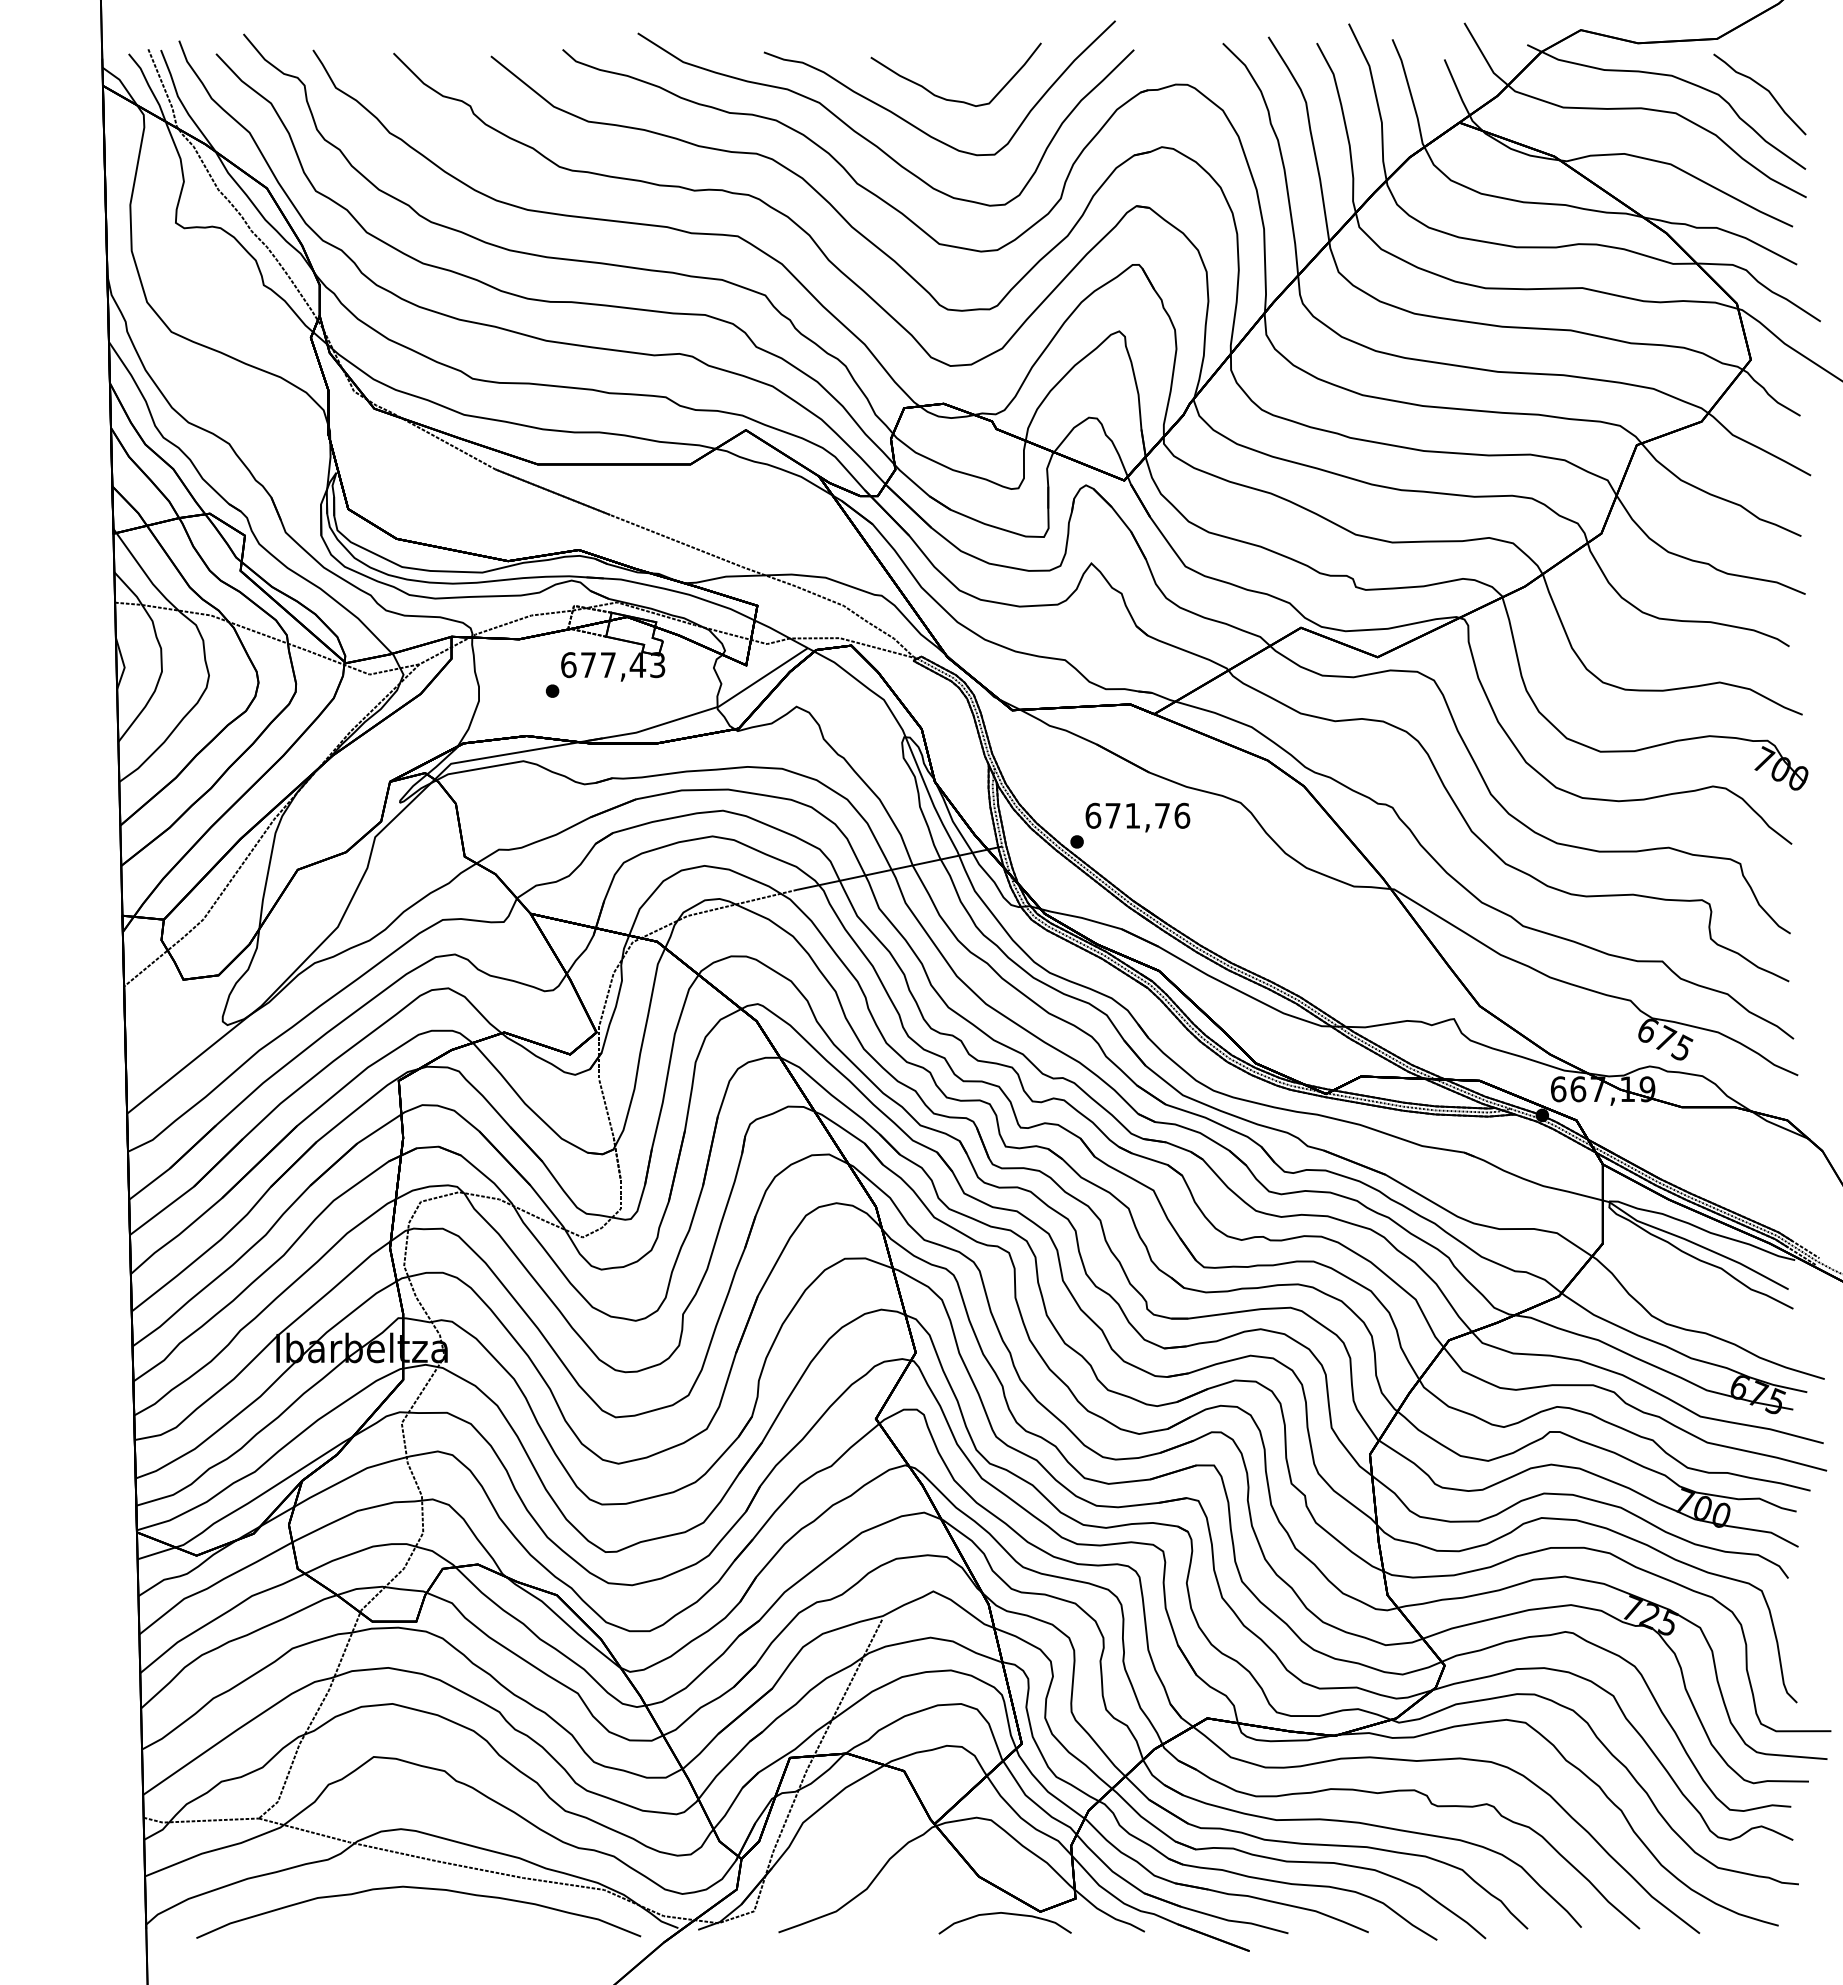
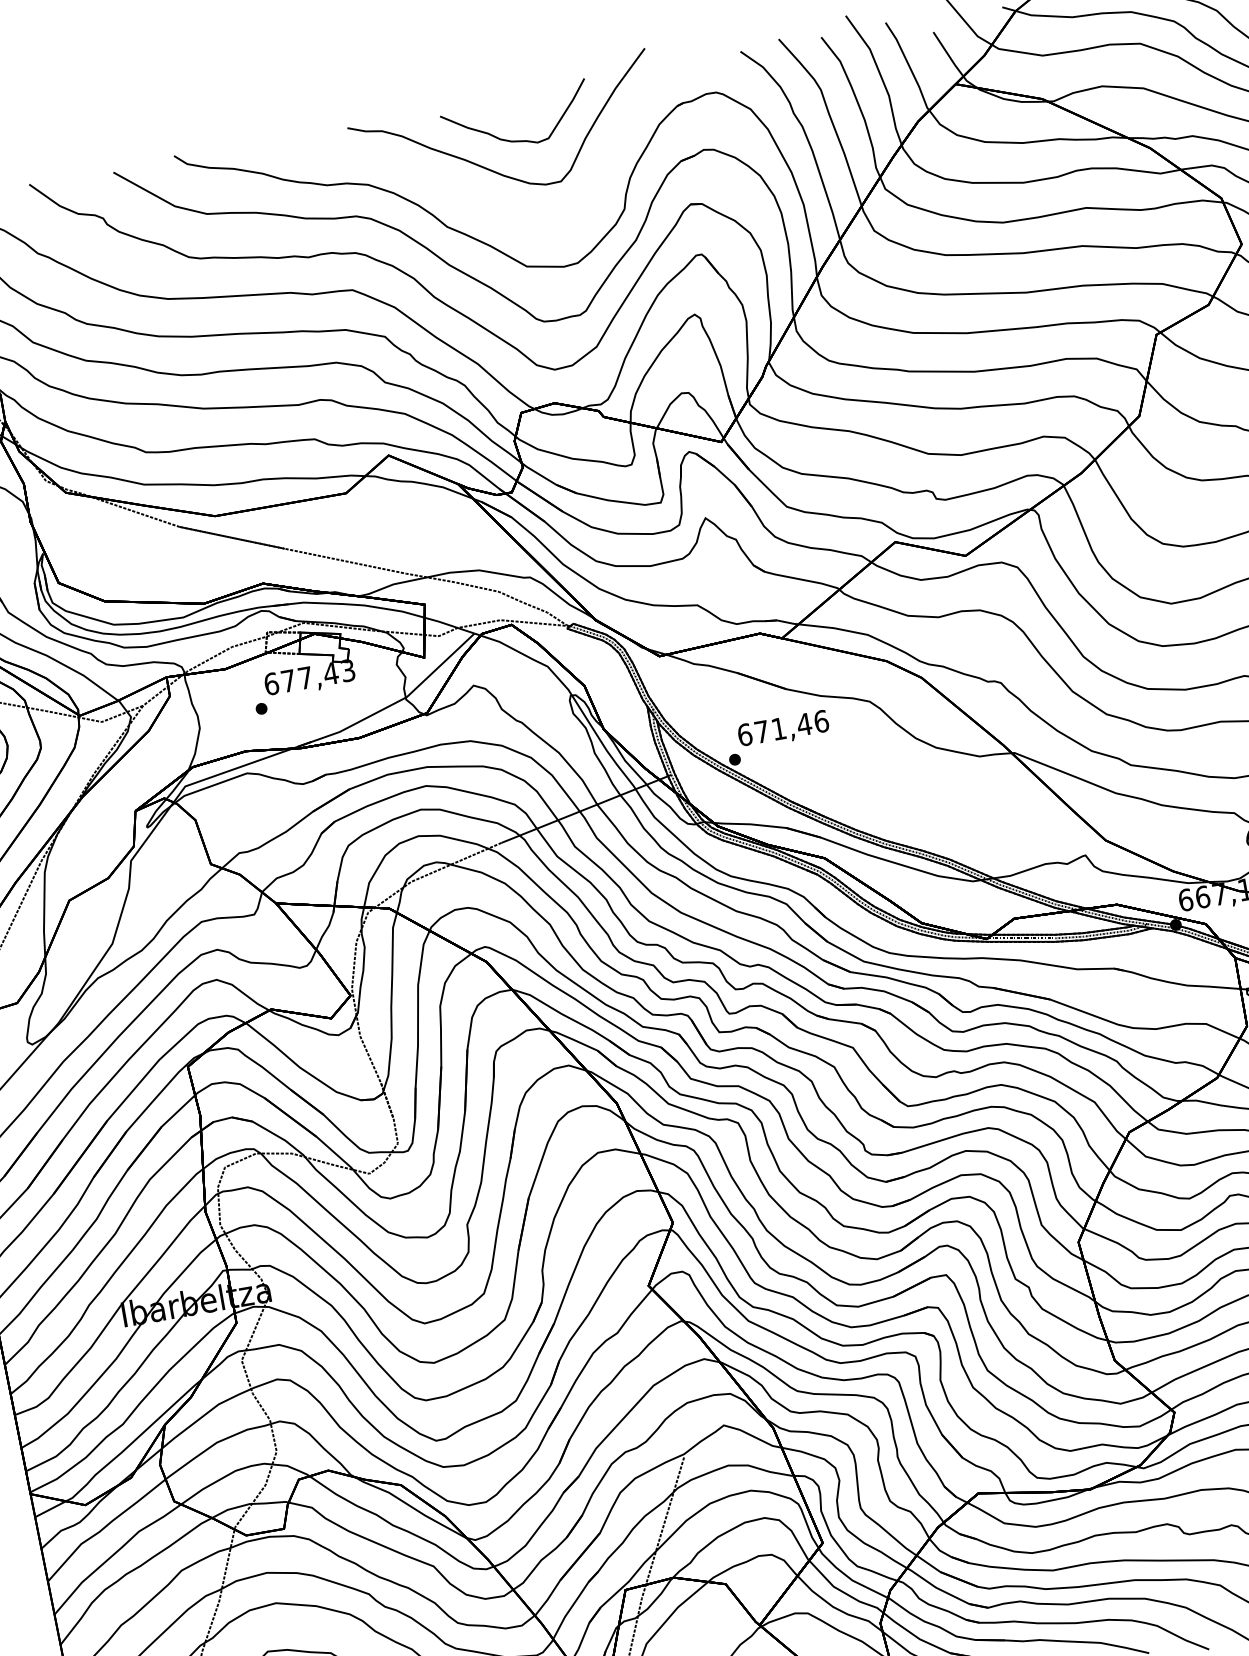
part: (871, 141) -> (453, 188), removed
text: (1162, 815) -> (804, 724), 671,76 -> 671,46

